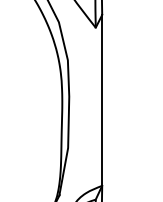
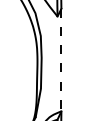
line: (102, 101) -> (61, 60), solid -> dashed

